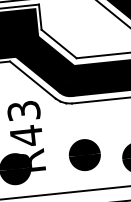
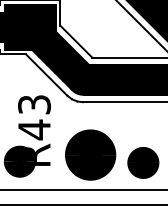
part: (84, 154) -> (90, 154), size x1.6

